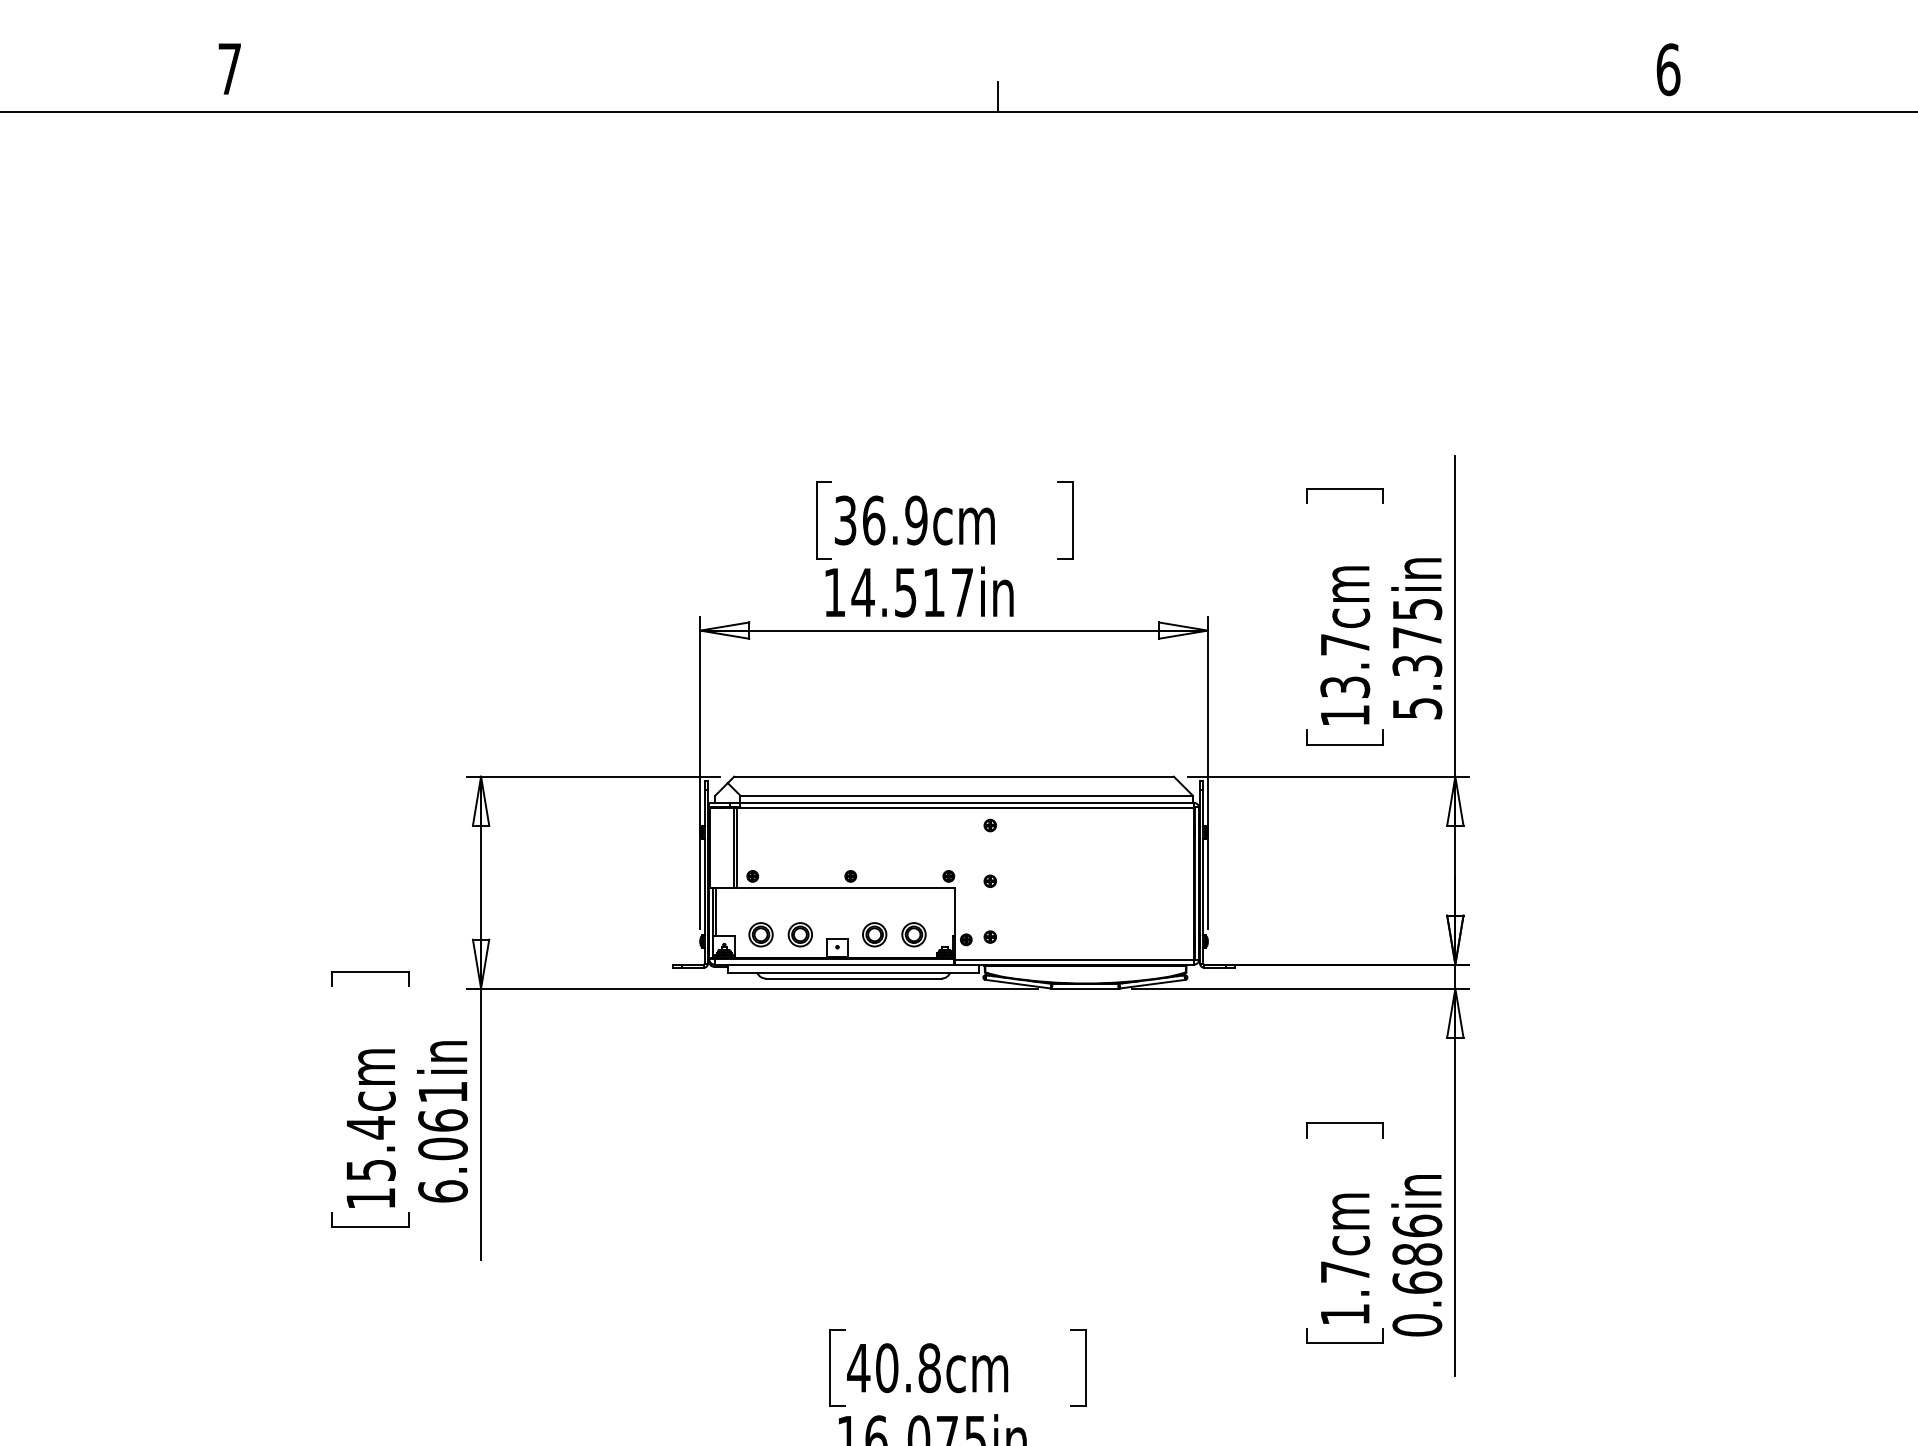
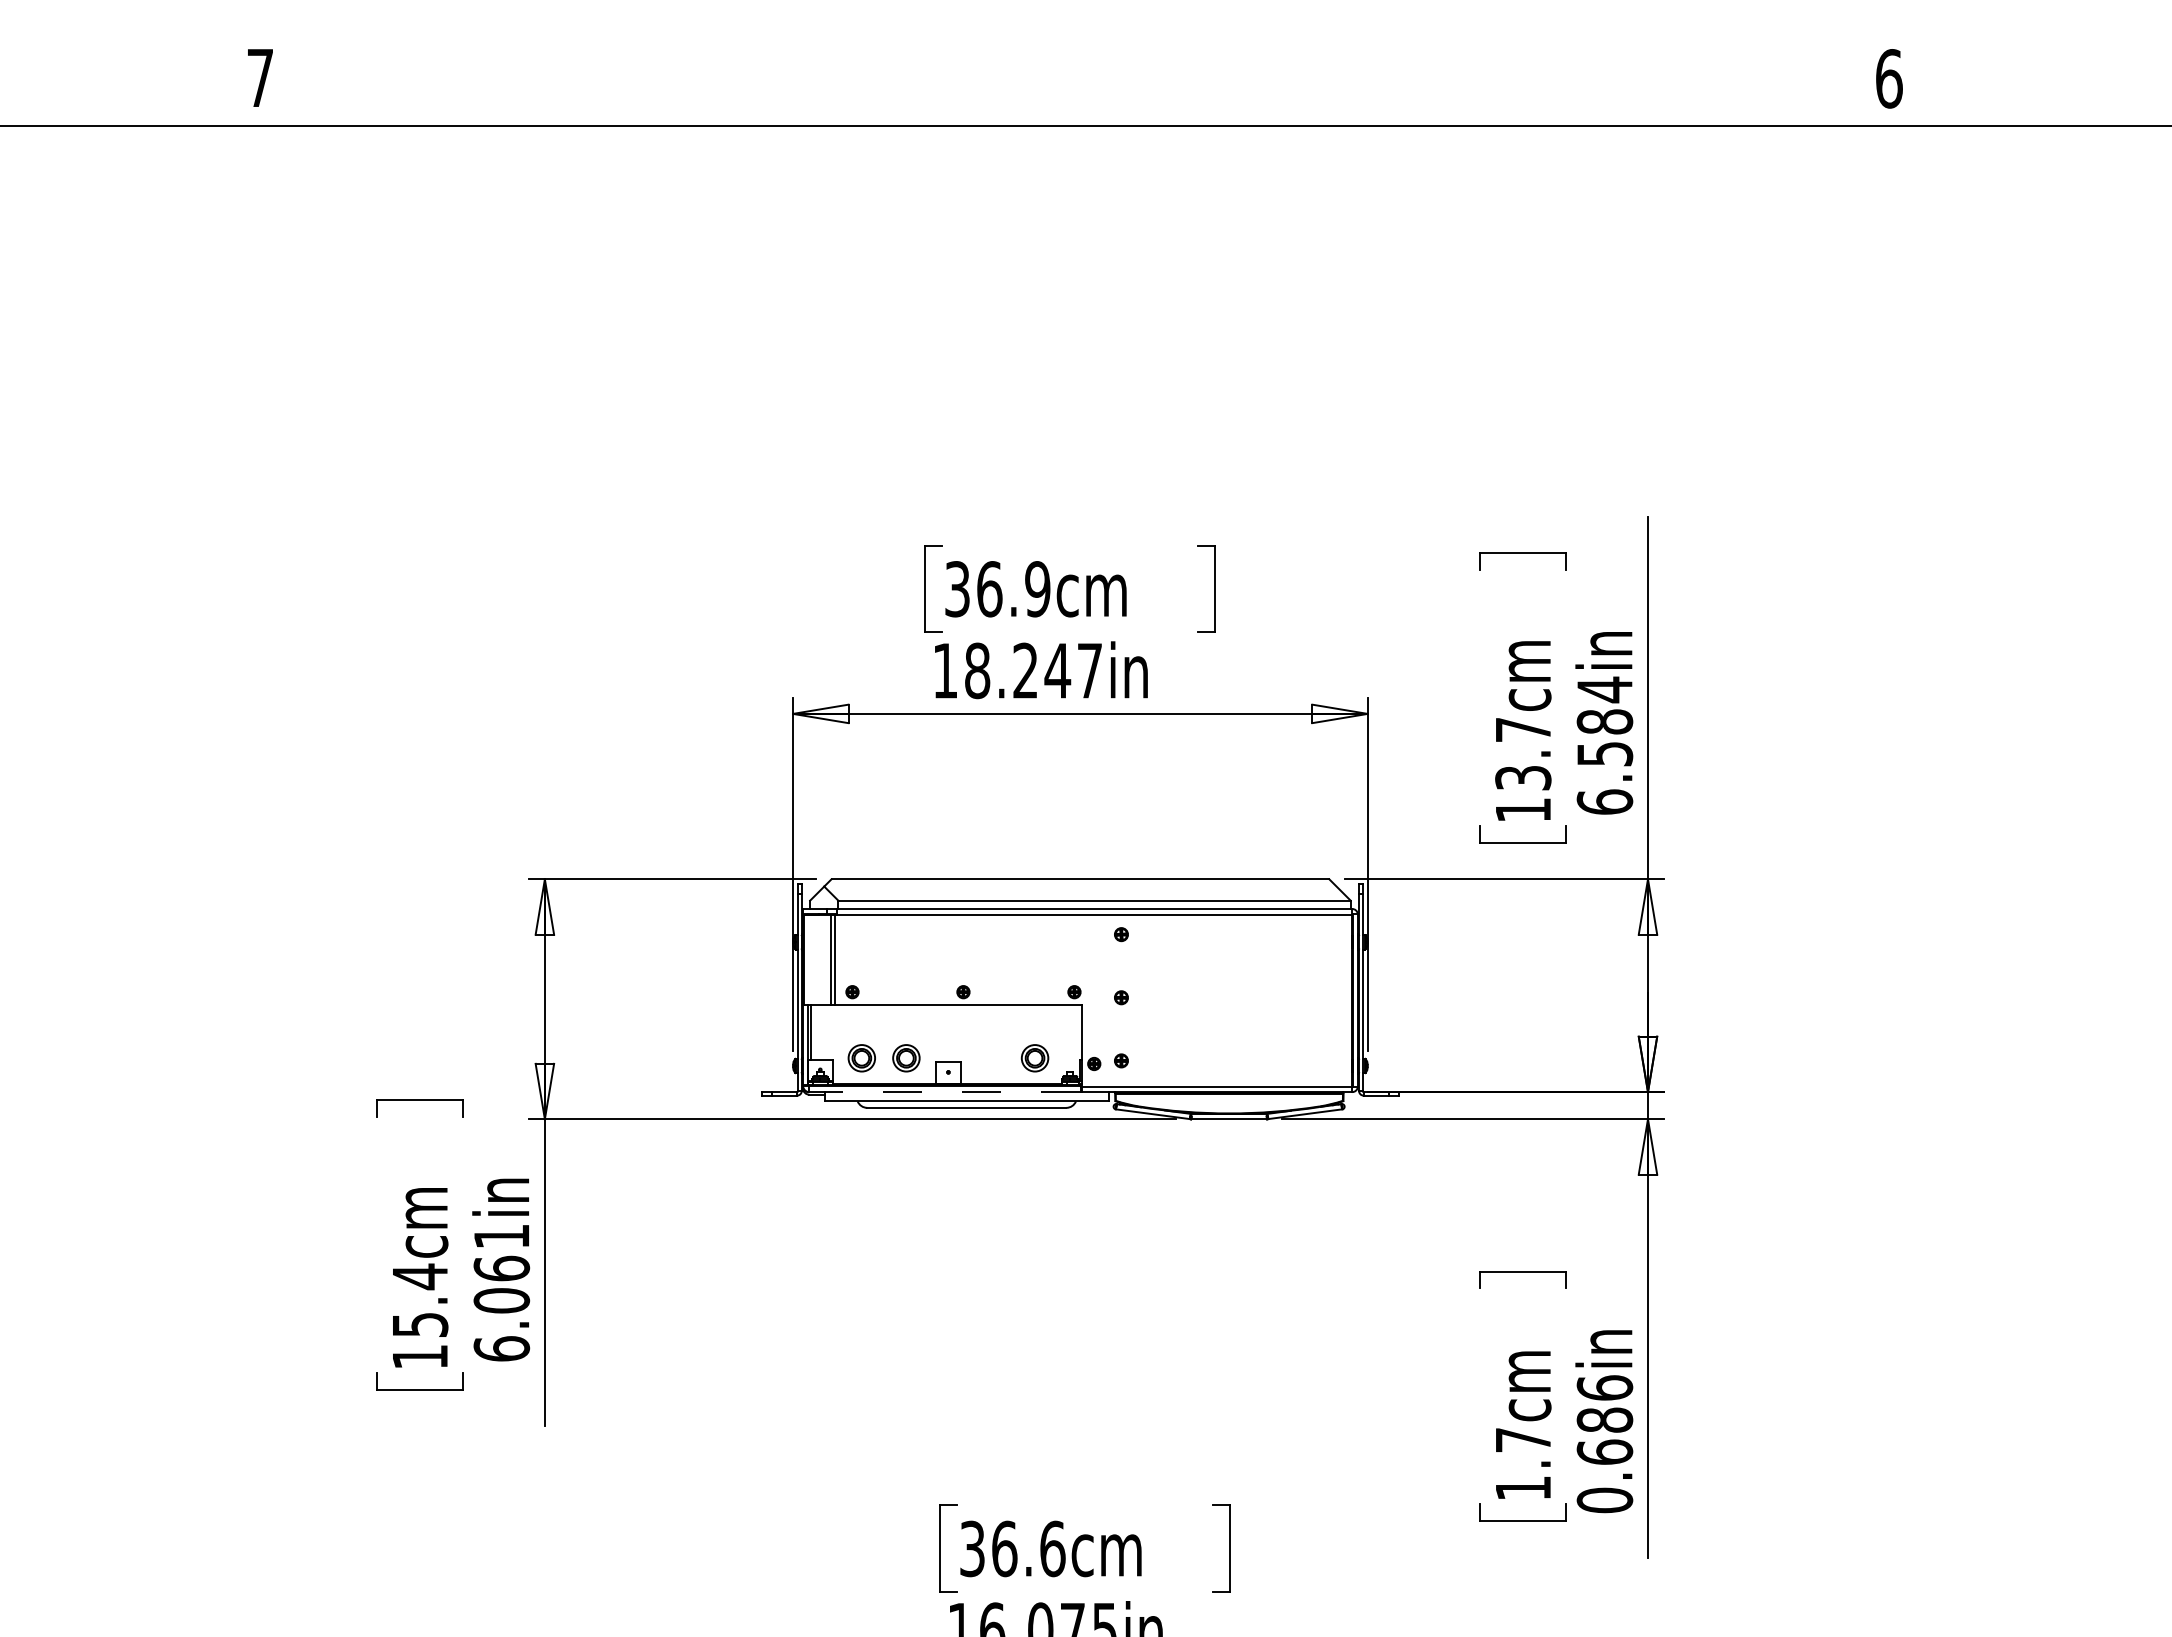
line: (998, 96) -> (1130, 109), removed
text: (898, 592) -> (1017, 670), 14.517in -> 18.247in
text: (1416, 658) -> (1604, 745), 5.375in -> 6.584in
part: (874, 934) -> (990, 1058), removed
line: (834, 964) -> (944, 1092), solid -> dashed
text: (894, 1367) -> (1012, 1548), 40.8cm -> 36.6cm

